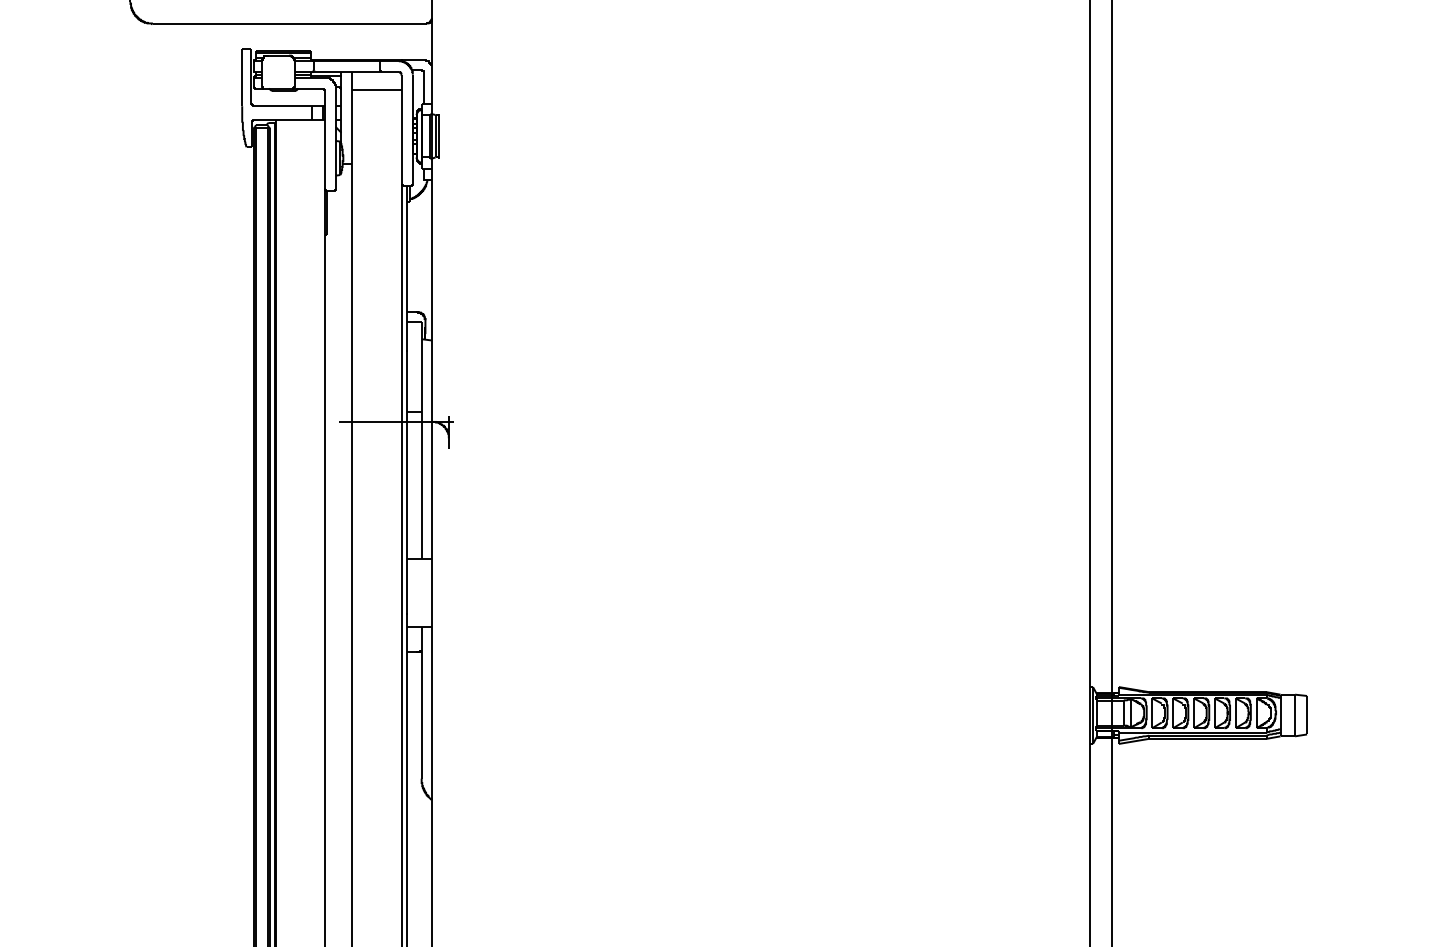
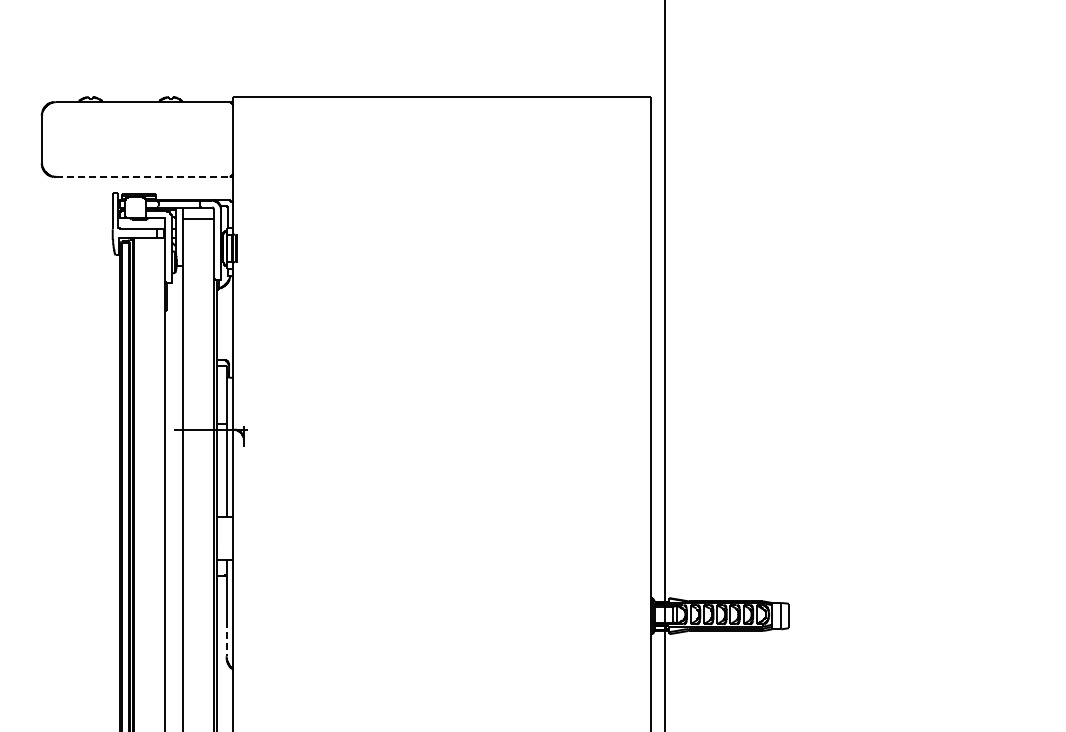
line: (290, 24) -> (143, 177), solid -> dashed
line: (421, 752) -> (226, 639), solid -> dashed

